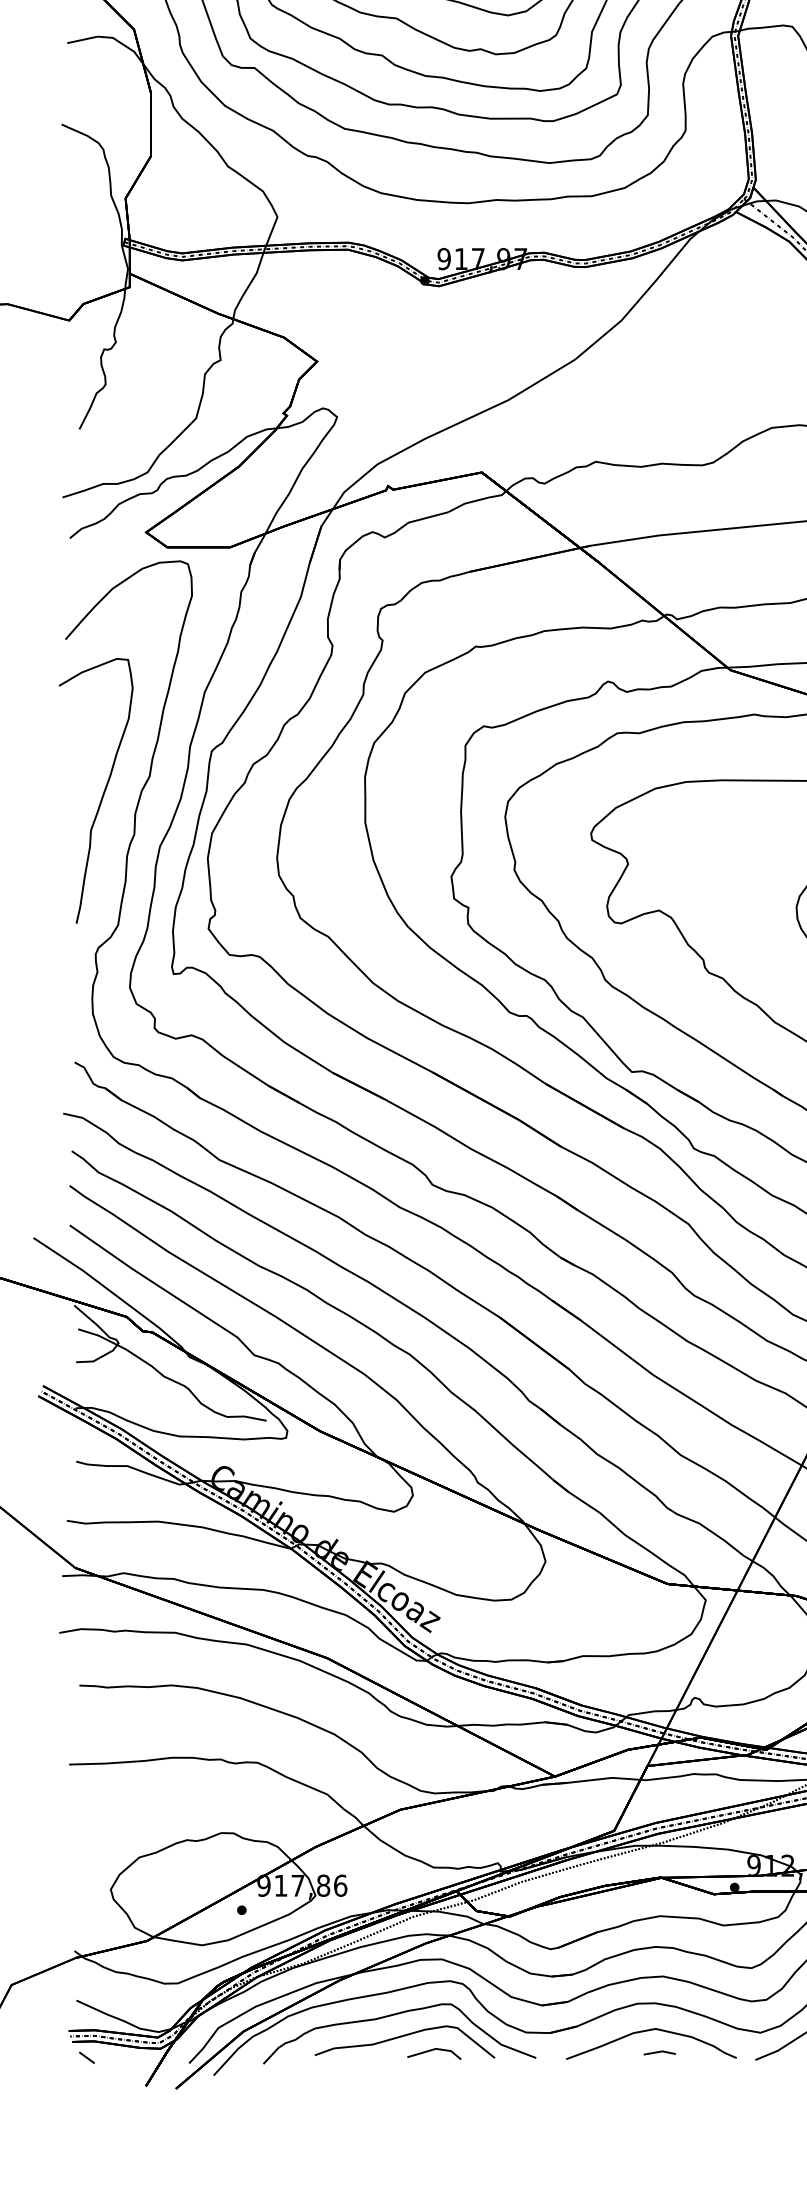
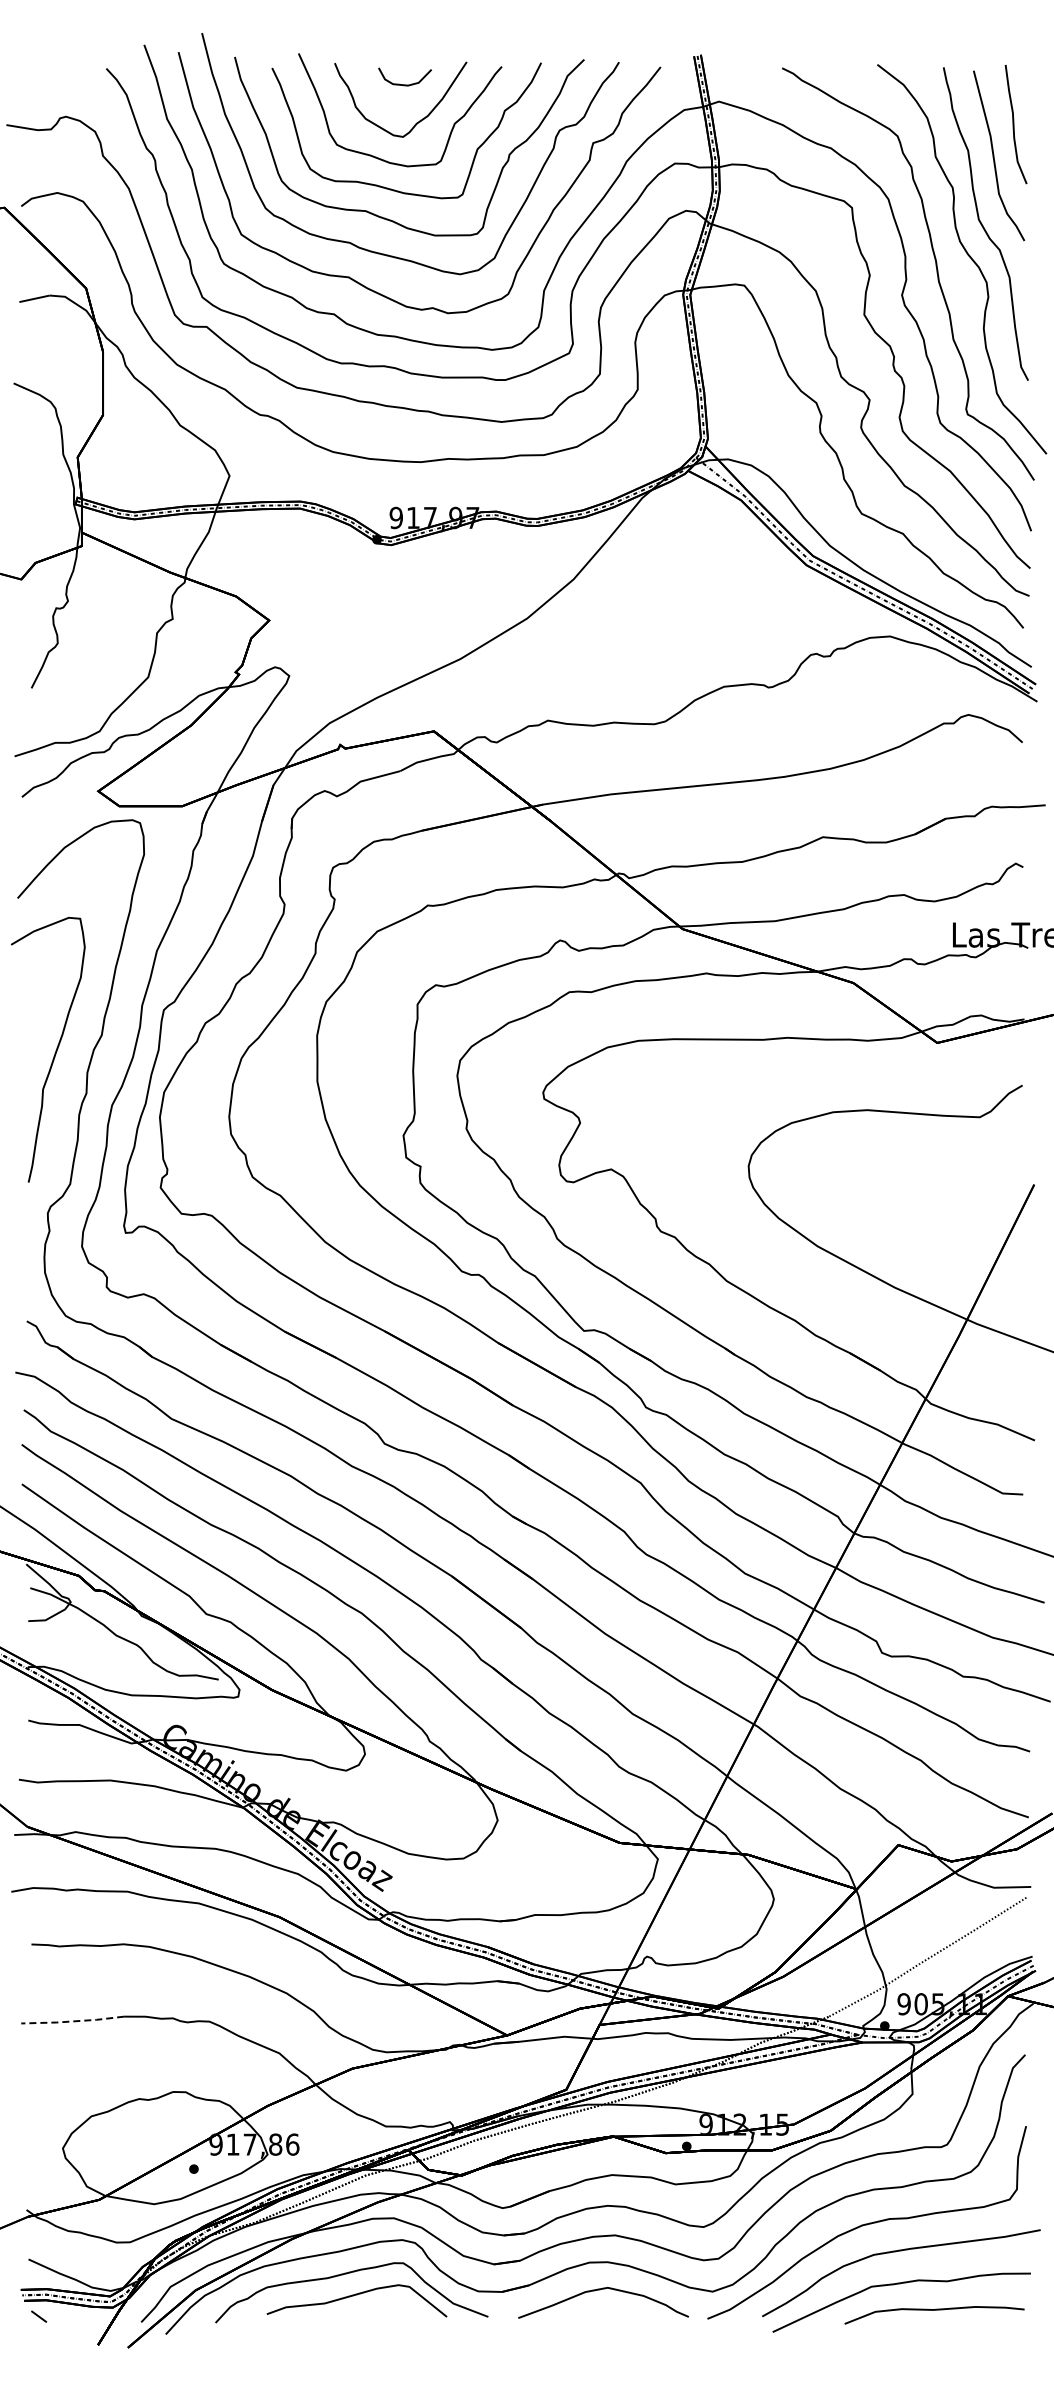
line: (120, 1762) -> (72, 2021), solid -> dashed
line: (434, 2050) -> (386, 2309), removed
line: (659, 2052) -> (611, 2311), removed

